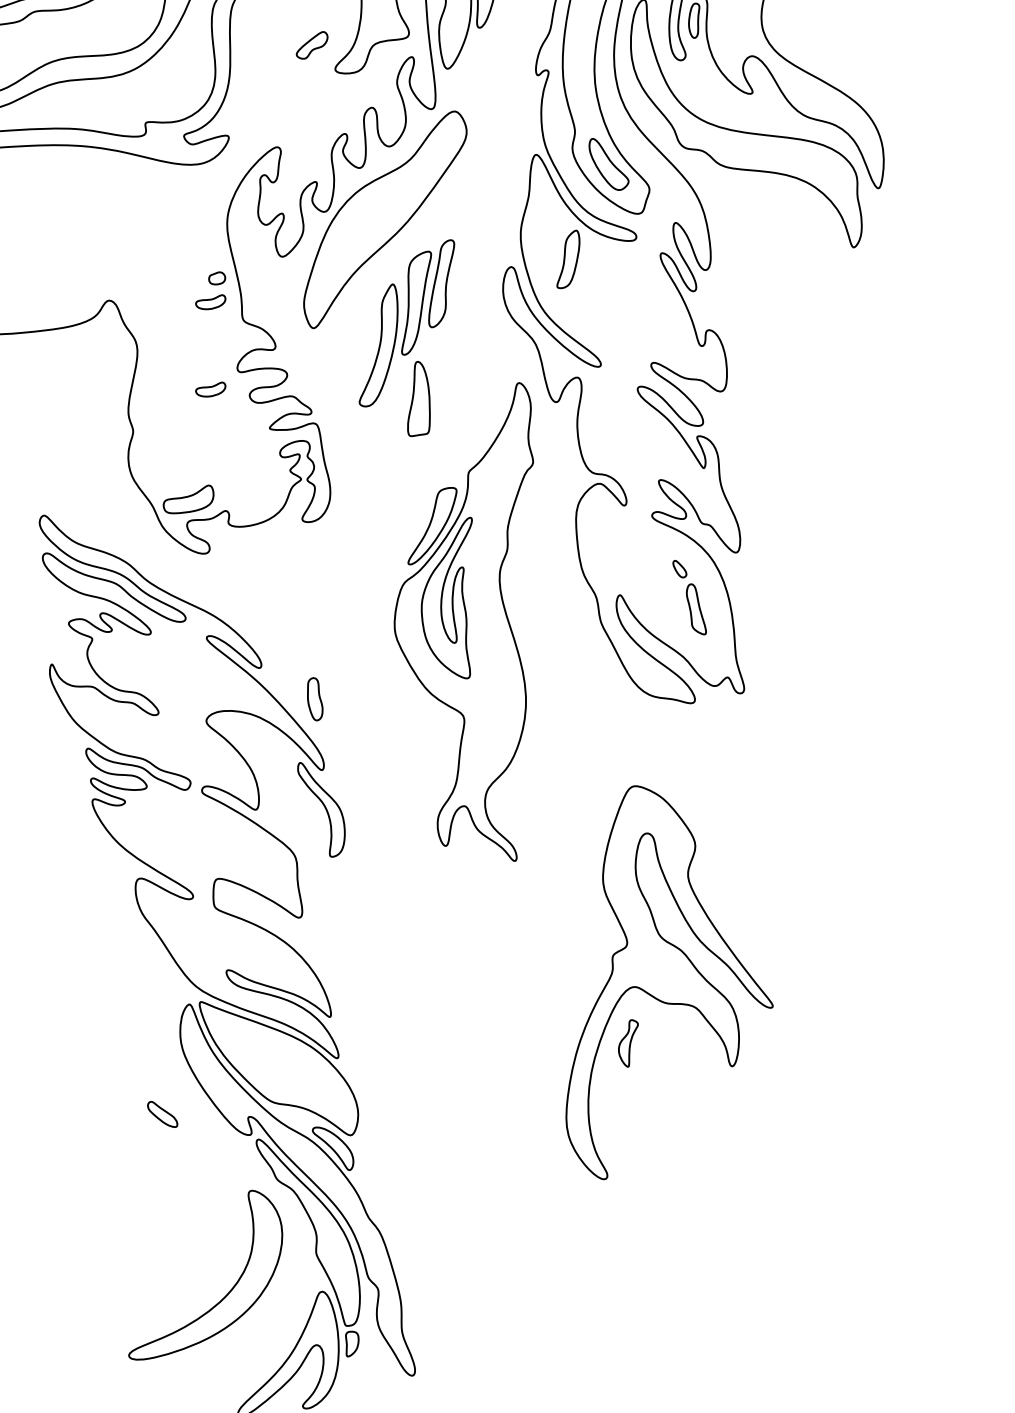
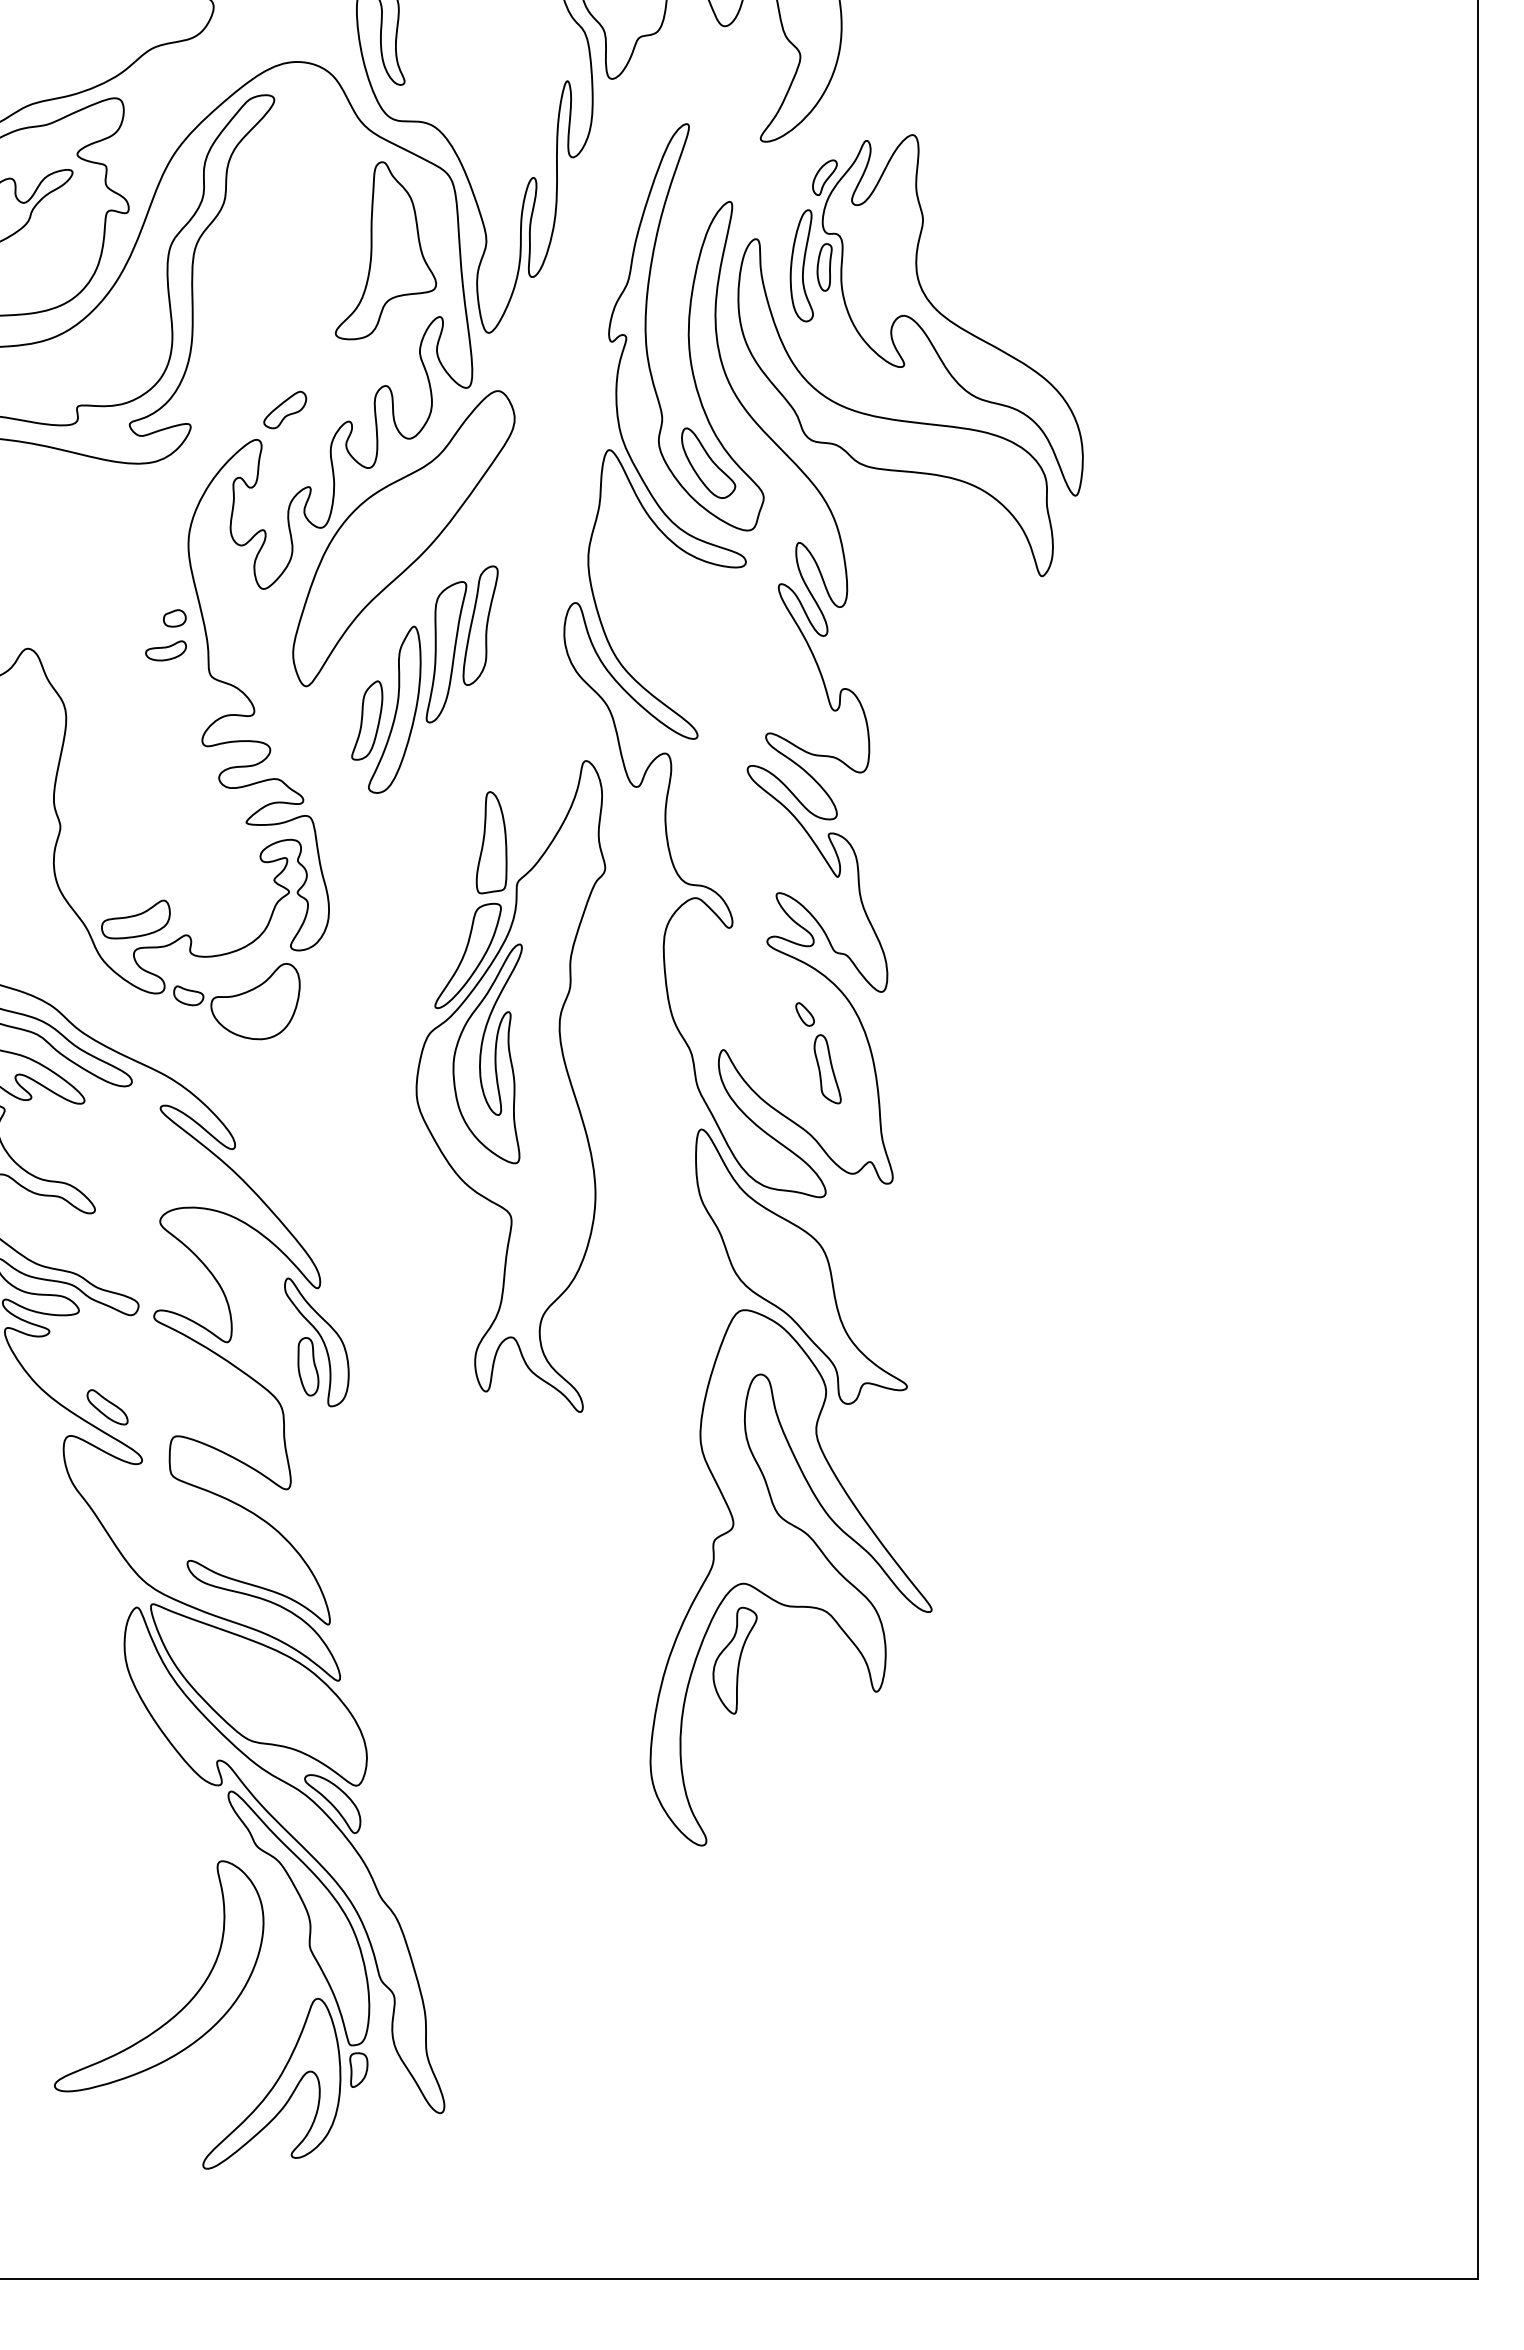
part: (312, 45) -> (285, 409), moved
part: (568, 259) -> (367, 720), moved
part: (210, 389) -> (165, 769), removed
part: (418, 398) -> (491, 842), moved
part: (262, 559) -> (236, 1001), added
part: (315, 699) -> (308, 1366), moved
part: (677, 754) -> (801, 1266), added
part: (628, 1043) -> (734, 1660), size x1.67
part: (162, 1114) -> (107, 1407), moved

